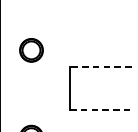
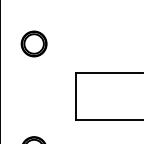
part: (30, 49) -> (33, 43), moved
line: (100, 67) -> (109, 73), dashed -> solid
line: (101, 110) -> (110, 120), dashed -> solid

